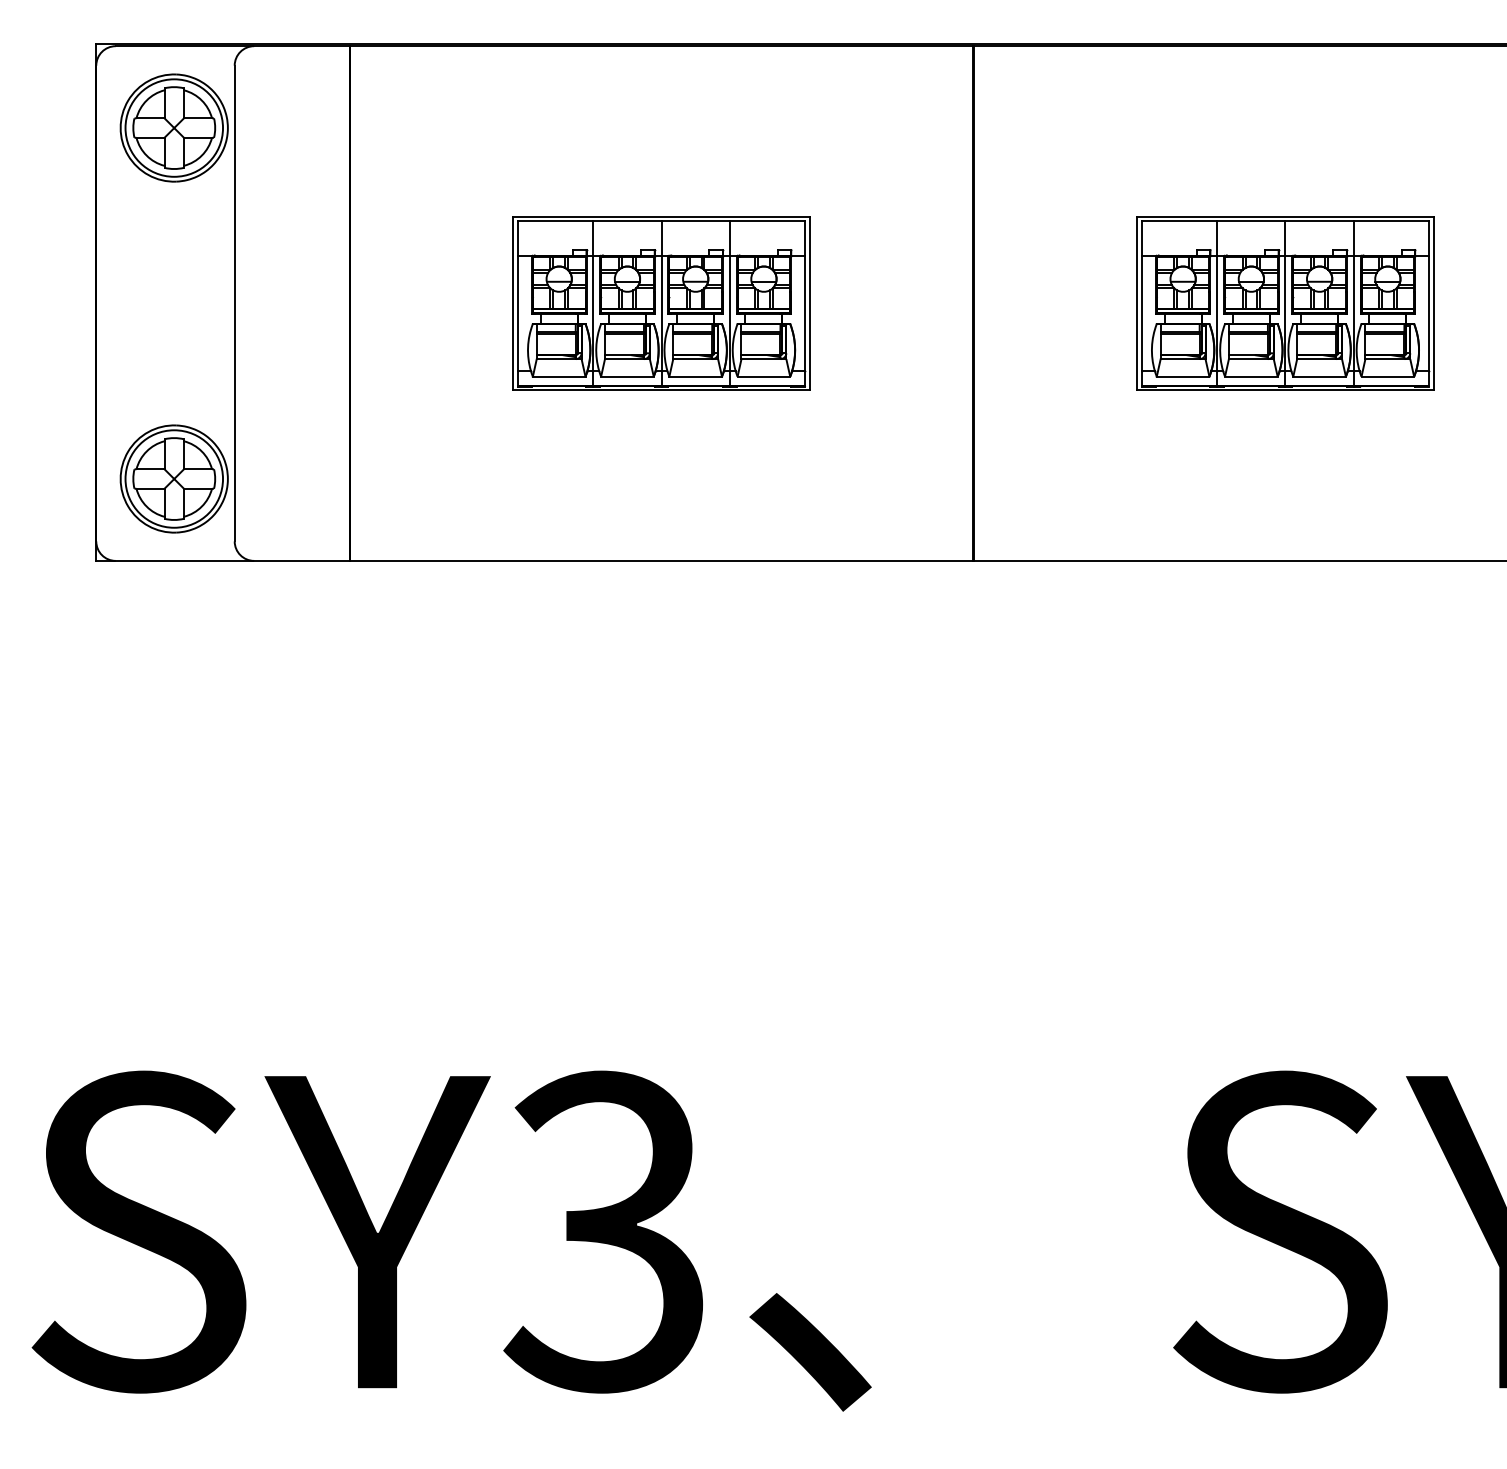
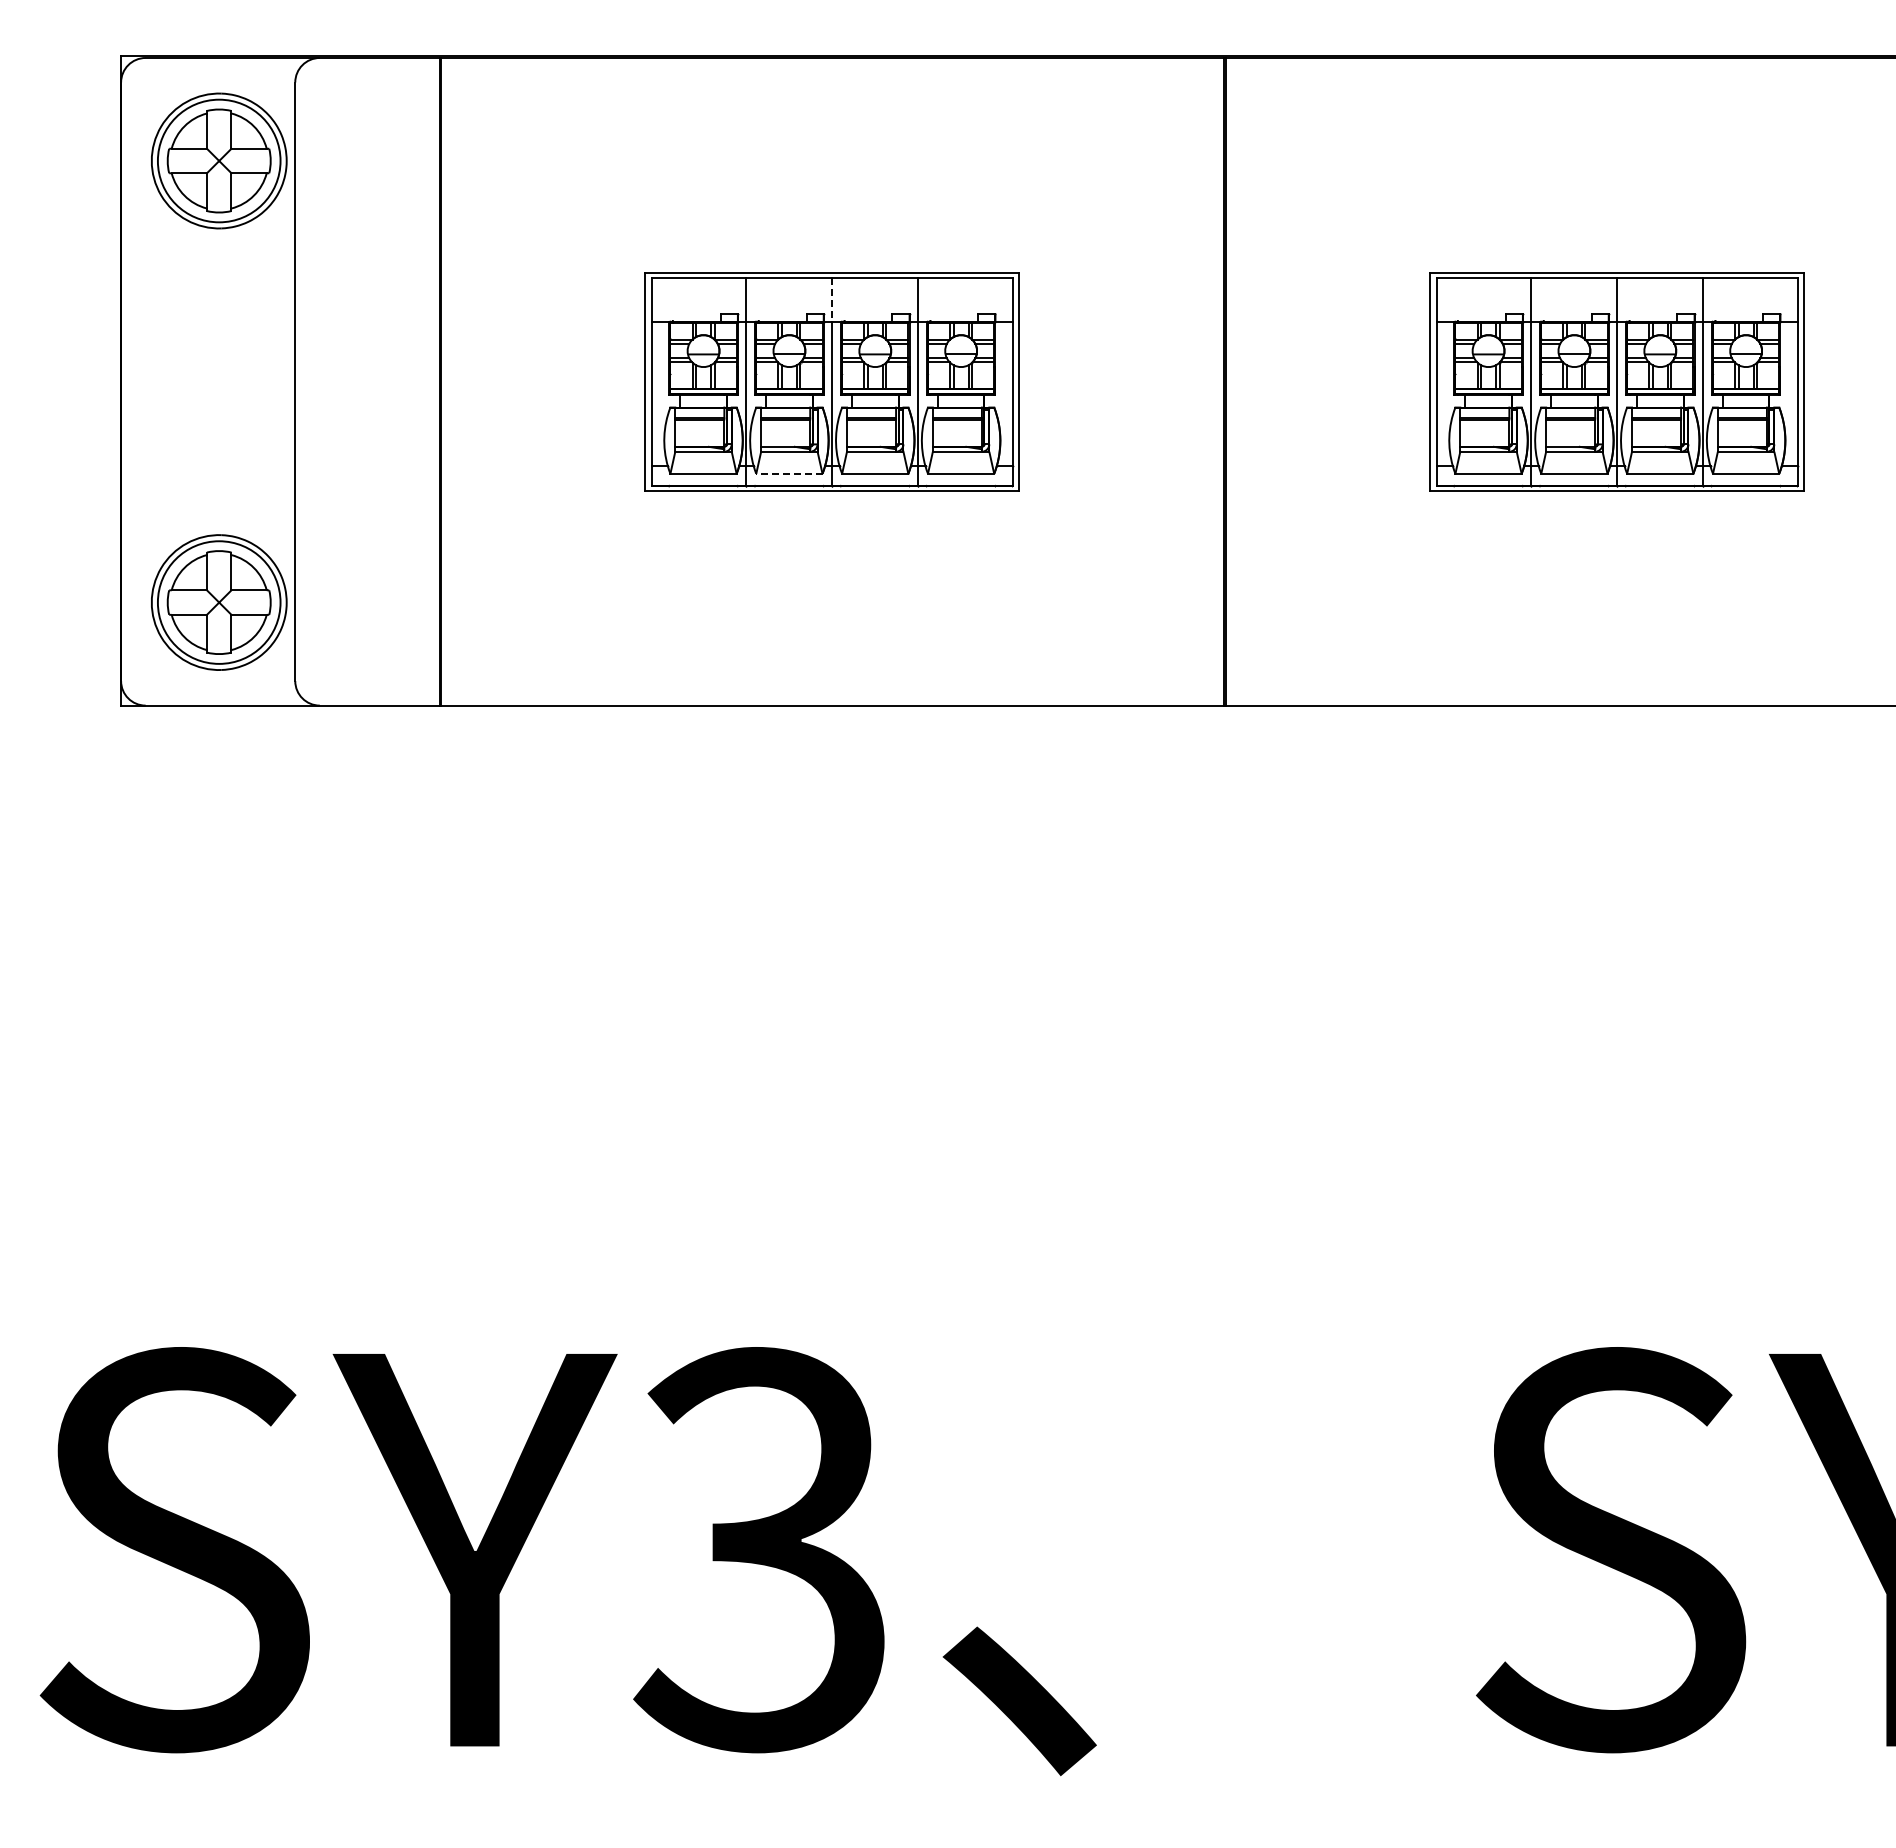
line: (661, 238) -> (832, 300), solid -> dashed
line: (626, 376) -> (788, 473), solid -> dashed

